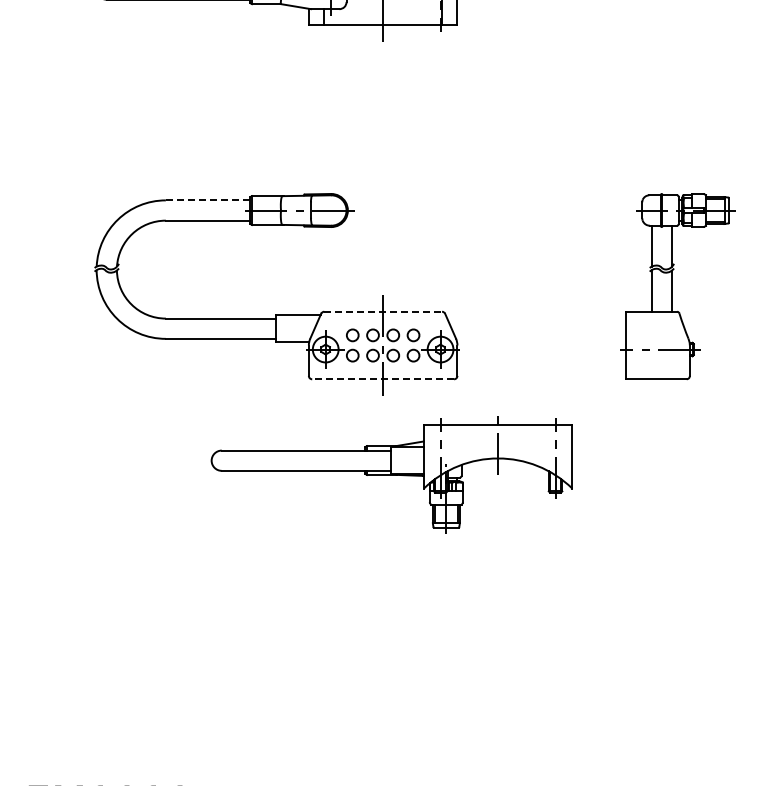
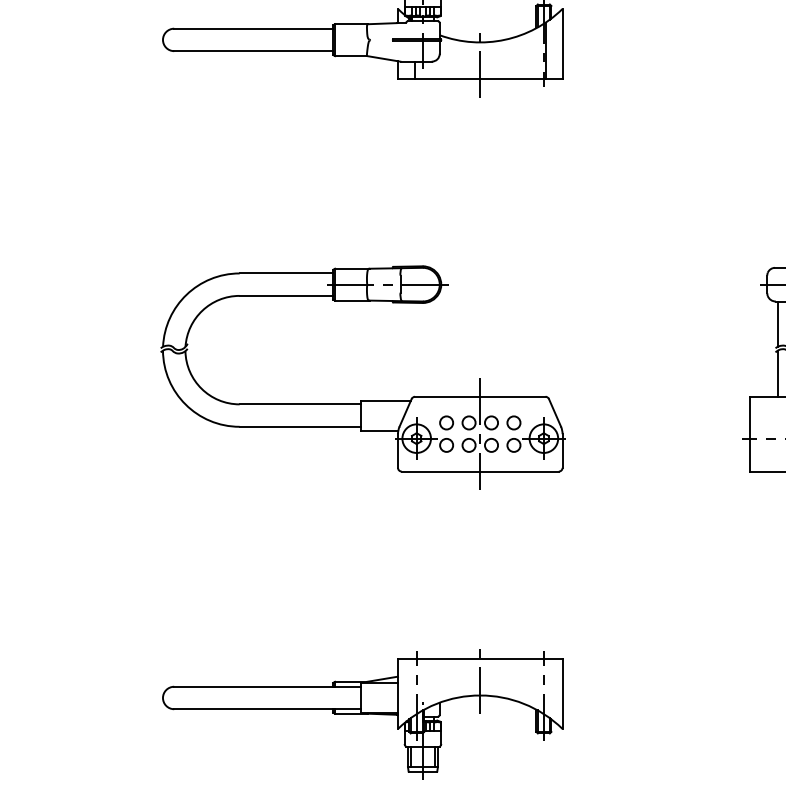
line: (207, 200) -> (285, 273), dashed -> solid
line: (383, 311) -> (480, 396), dashed -> solid
line: (383, 379) -> (480, 471), dashed -> solid
part: (391, 474) -> (362, 713), moved

